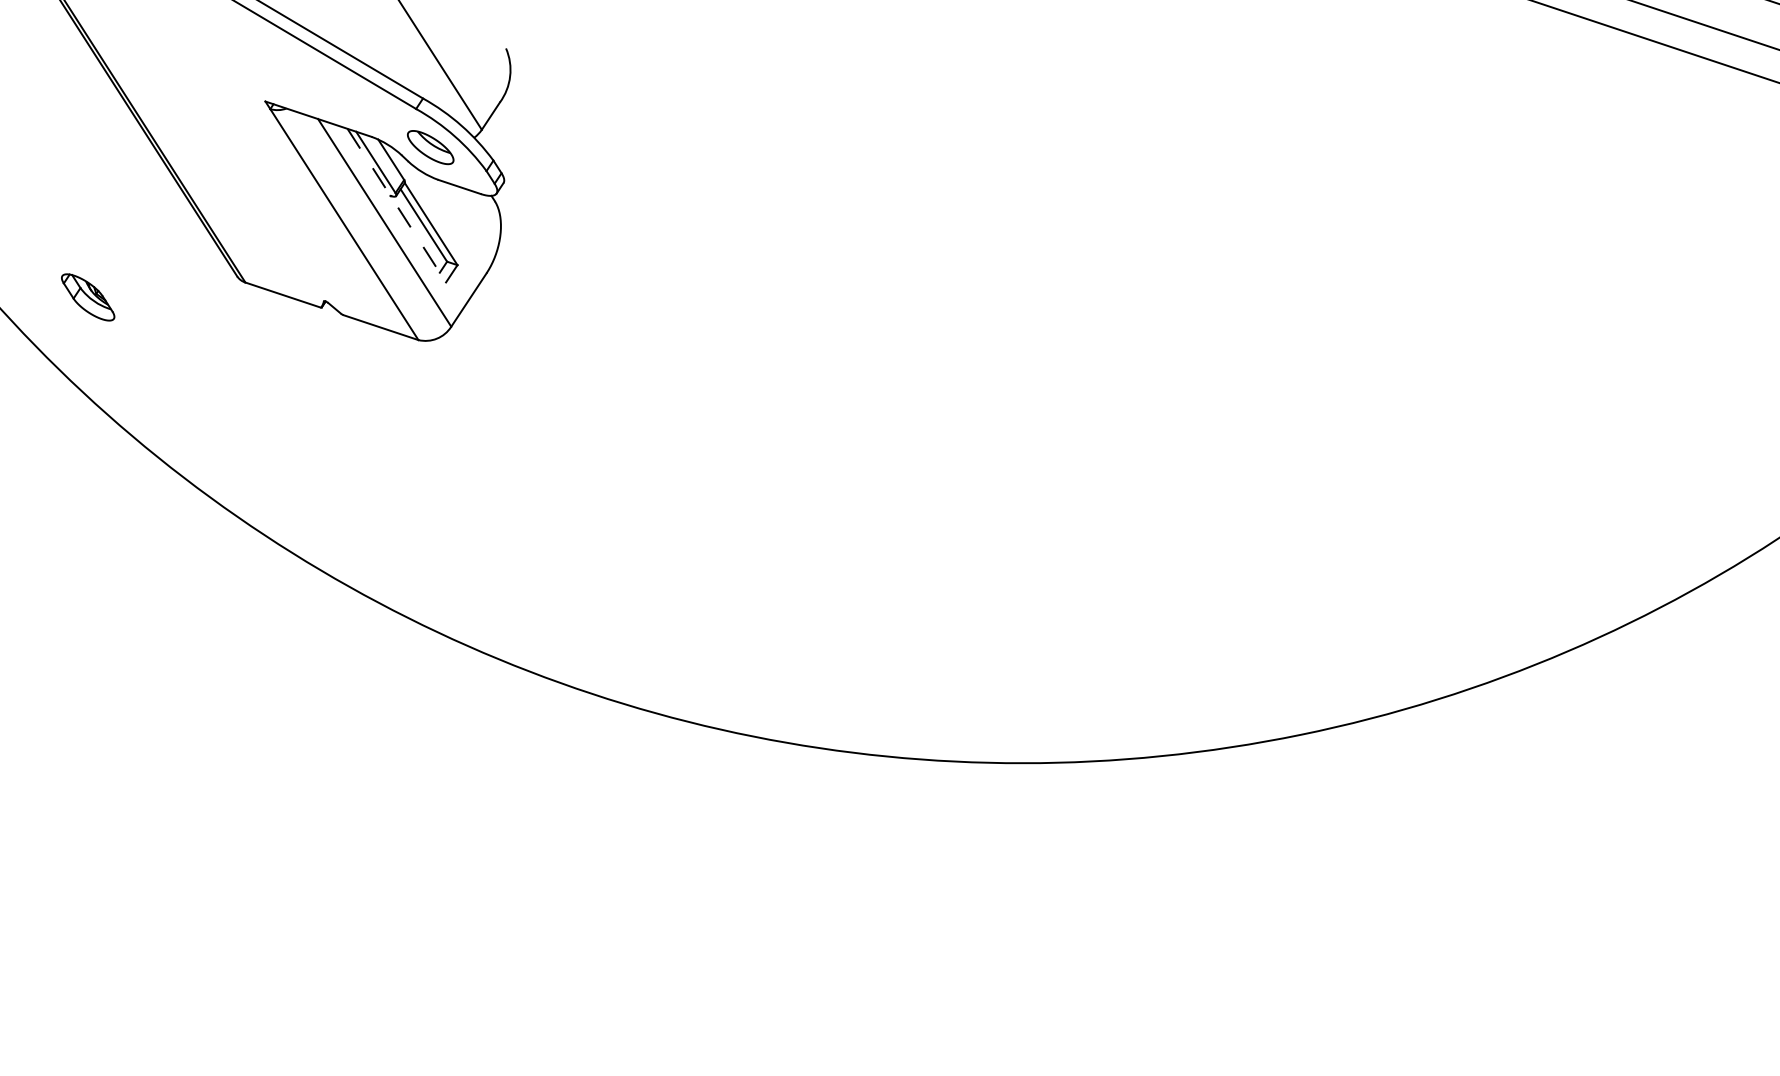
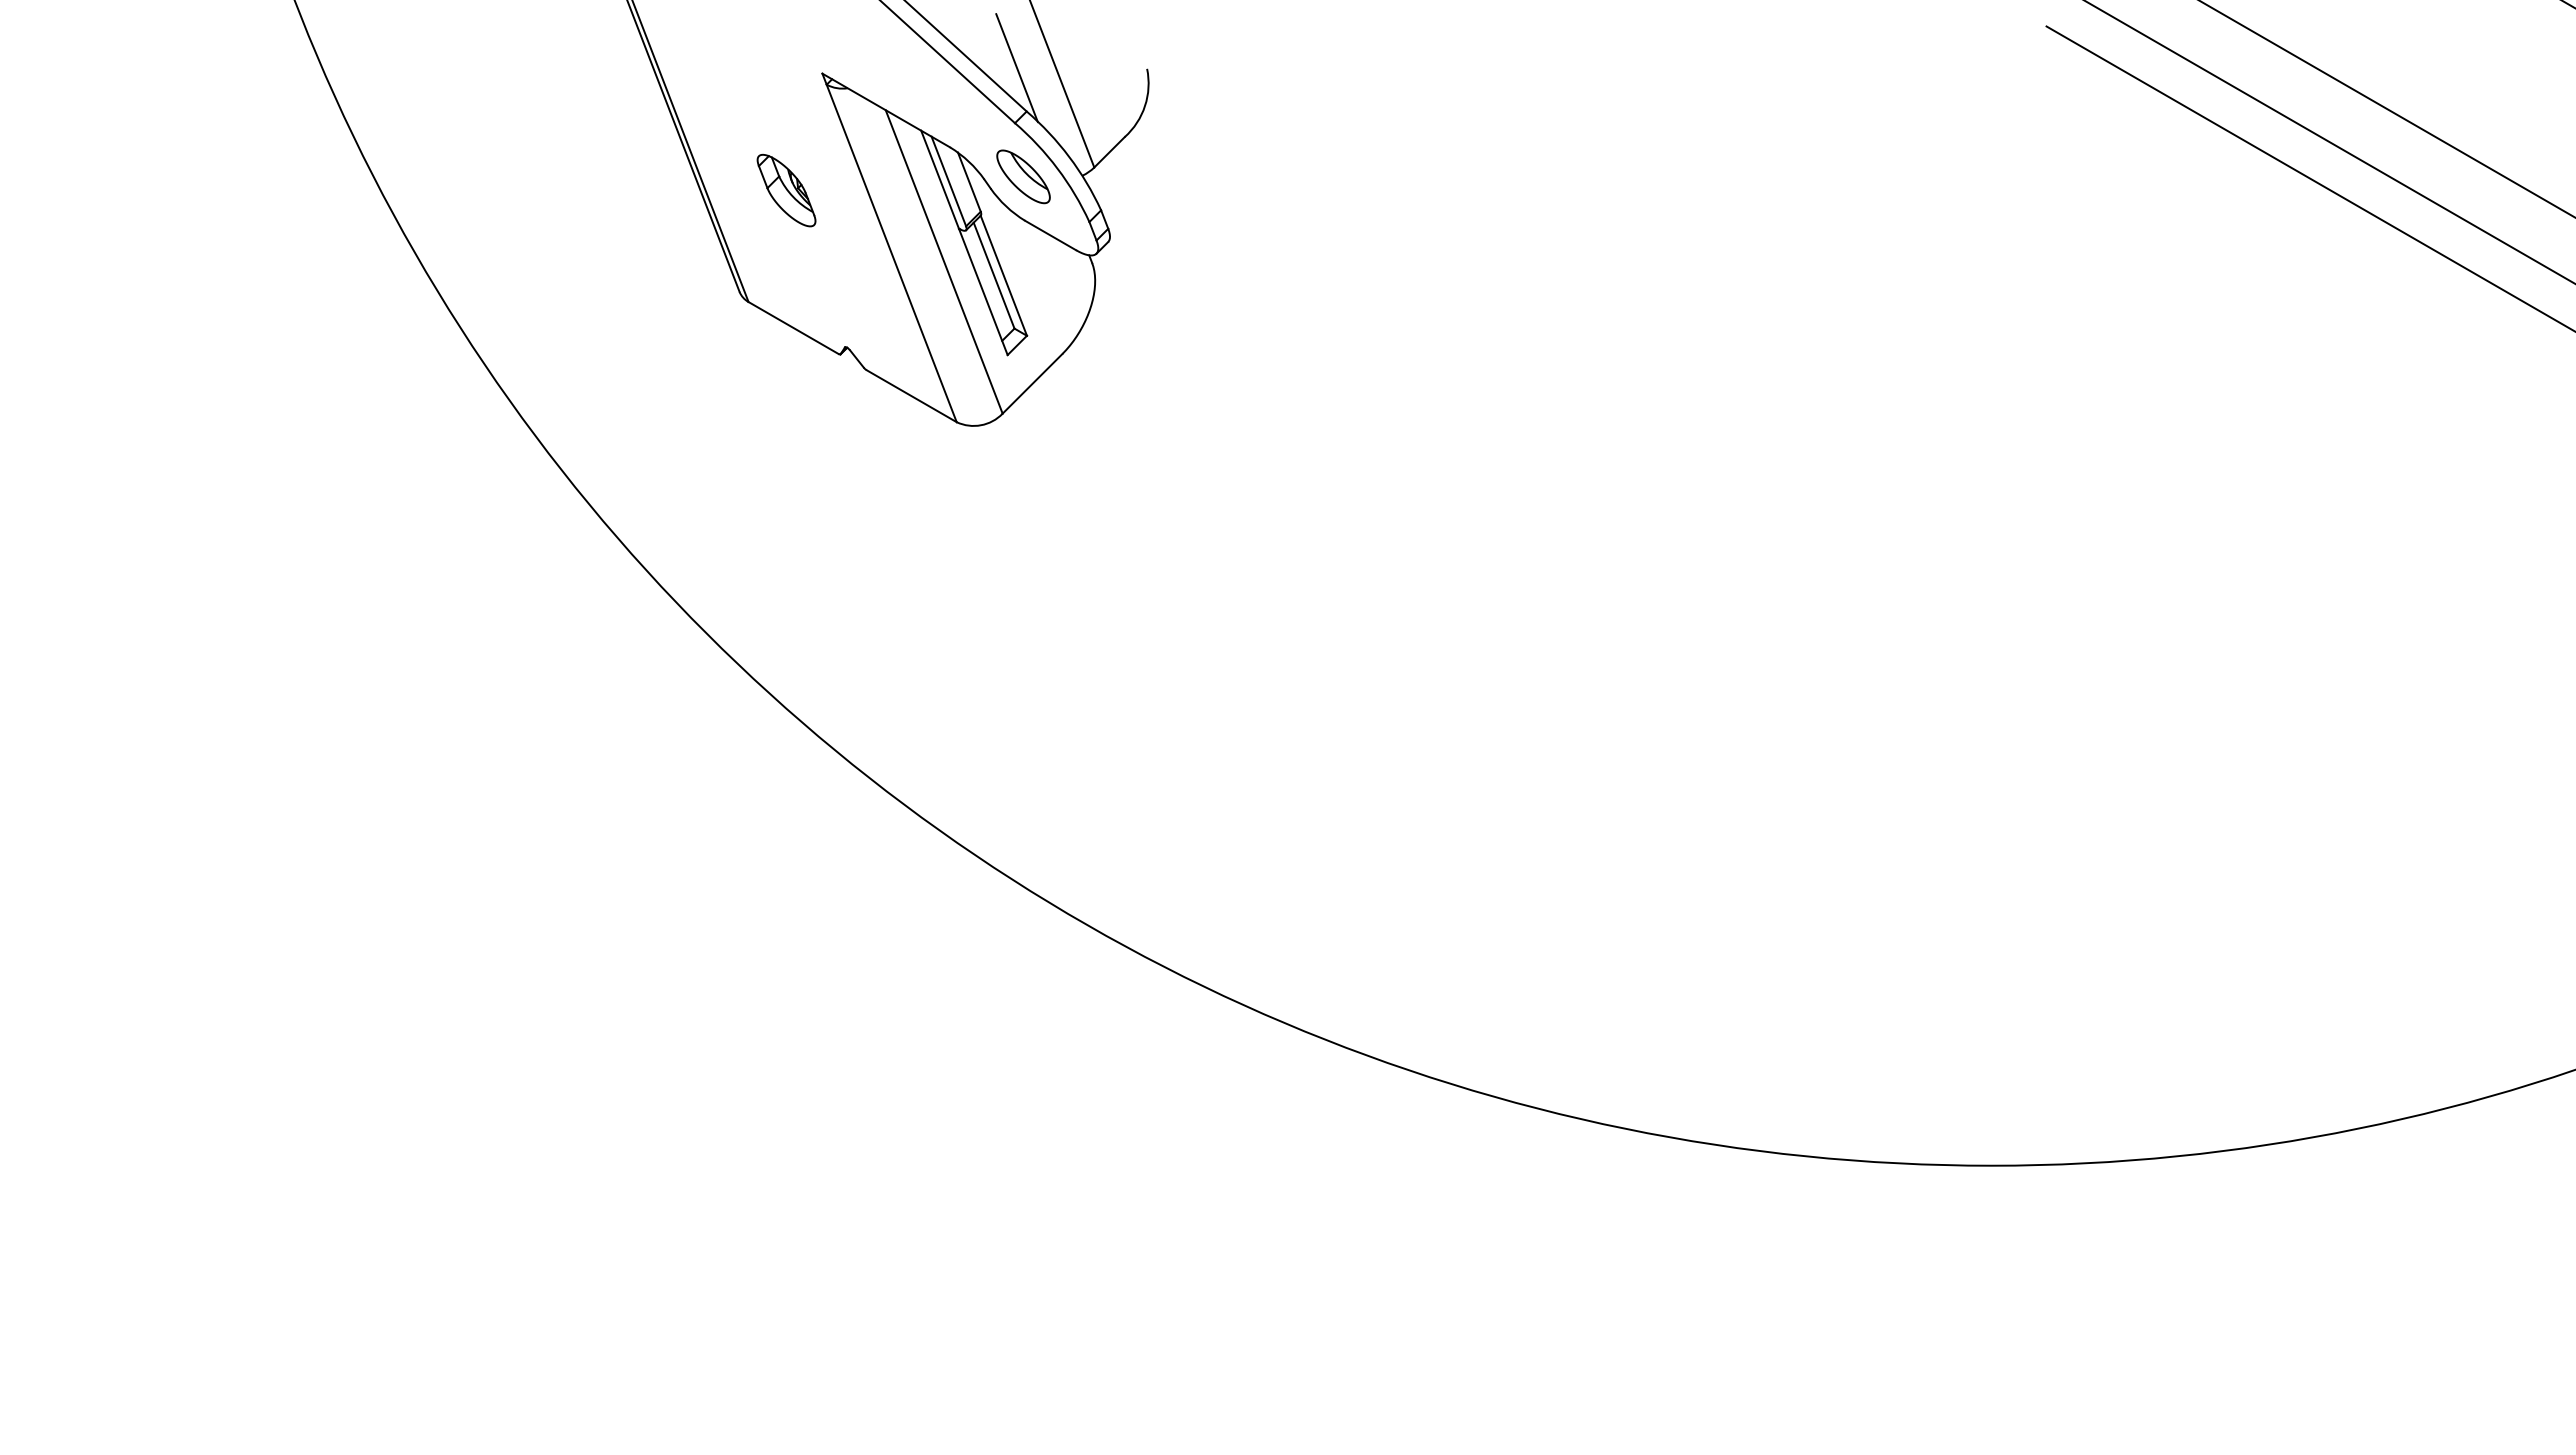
line: (408, 68) -> (1016, 68), added
line: (396, 206) -> (964, 243), dashed -> solid
part: (88, 297) -> (786, 190), moved

